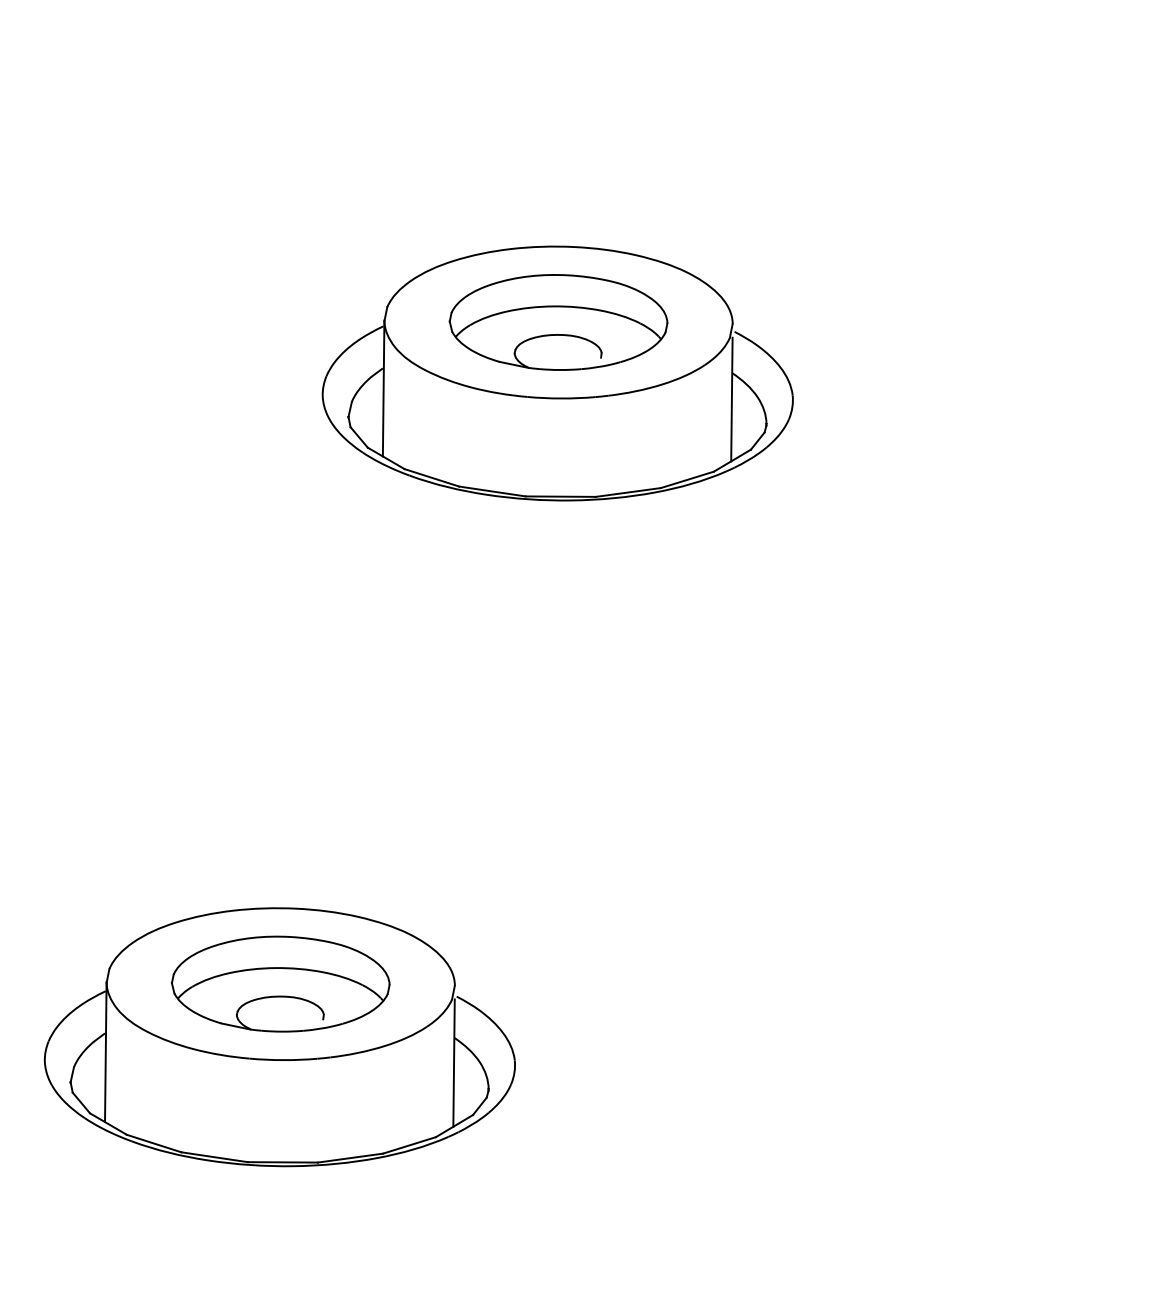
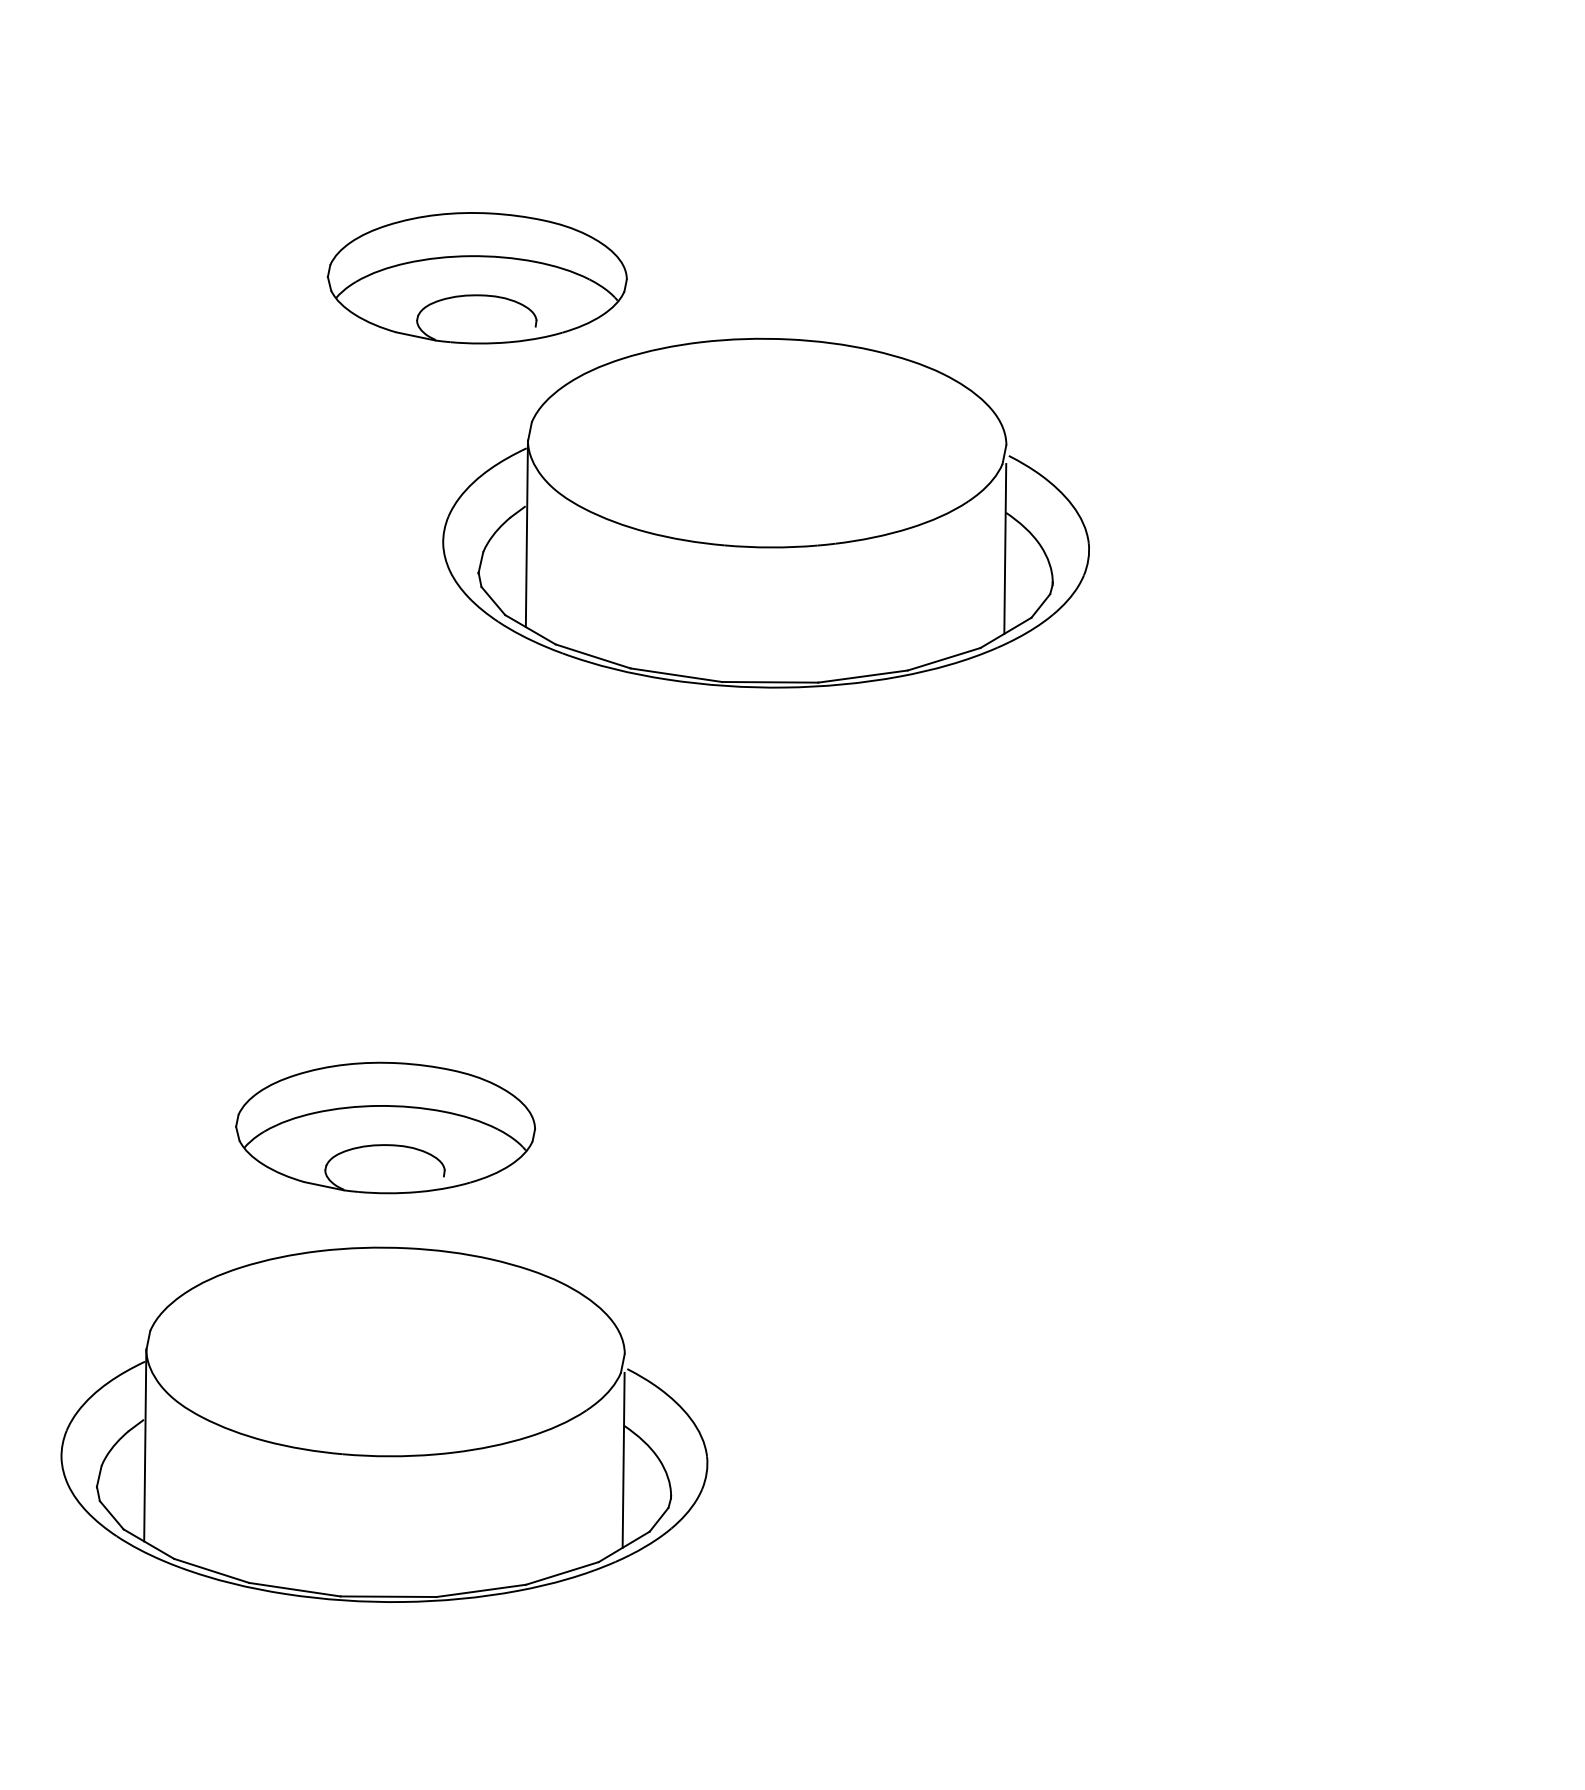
part: (558, 322) -> (477, 278), moved
part: (280, 983) -> (385, 1127), moved

